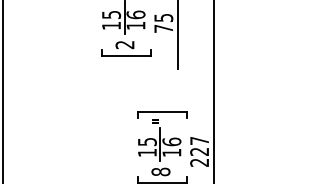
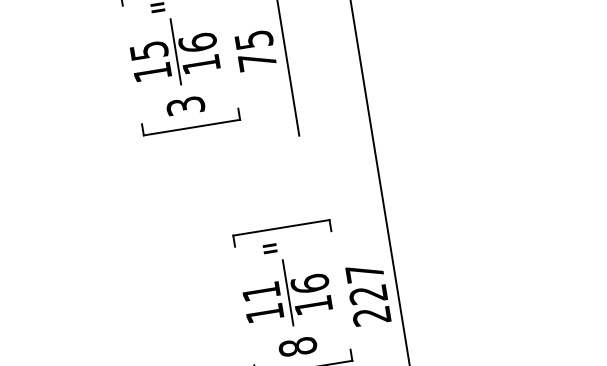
text: (125, 44) -> (186, 105), 2 -> 3
text: (147, 142) -> (261, 292), 15 -> 11

